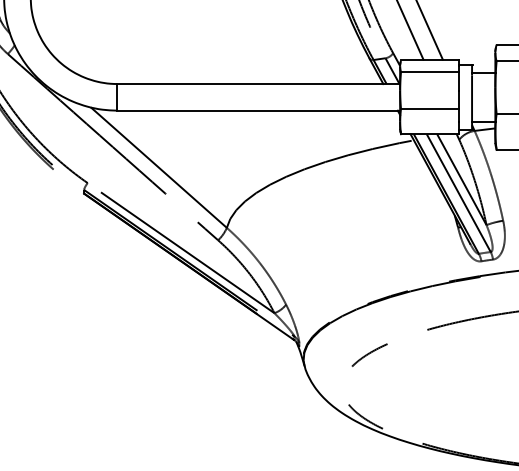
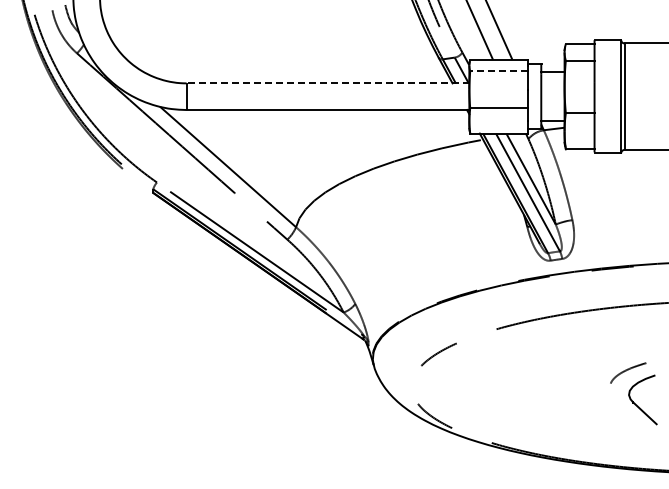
line: (430, 72) -> (499, 71), solid -> dashed
line: (259, 84) -> (328, 83), solid -> dashed

